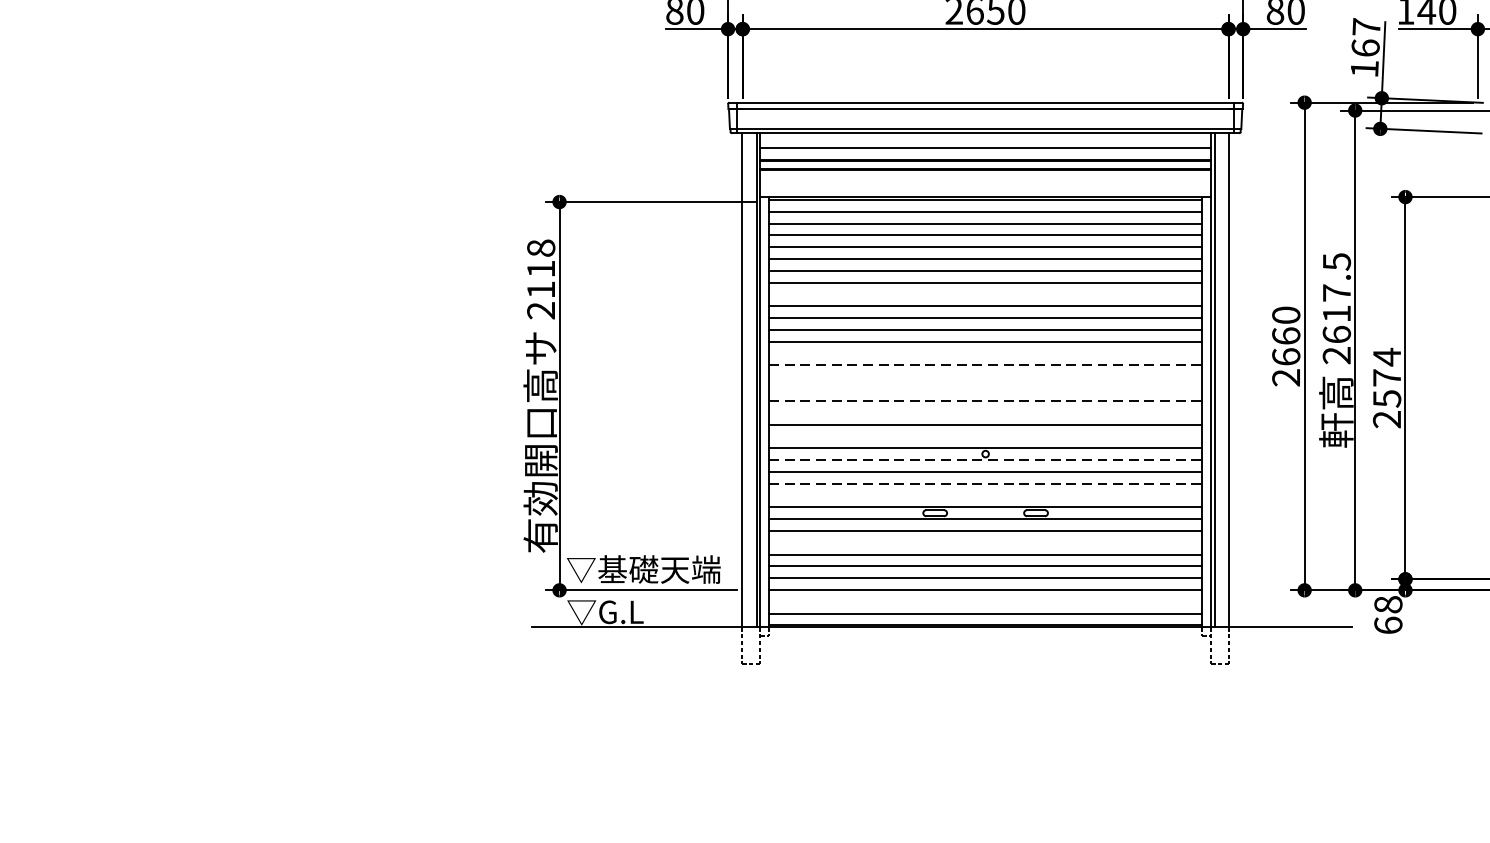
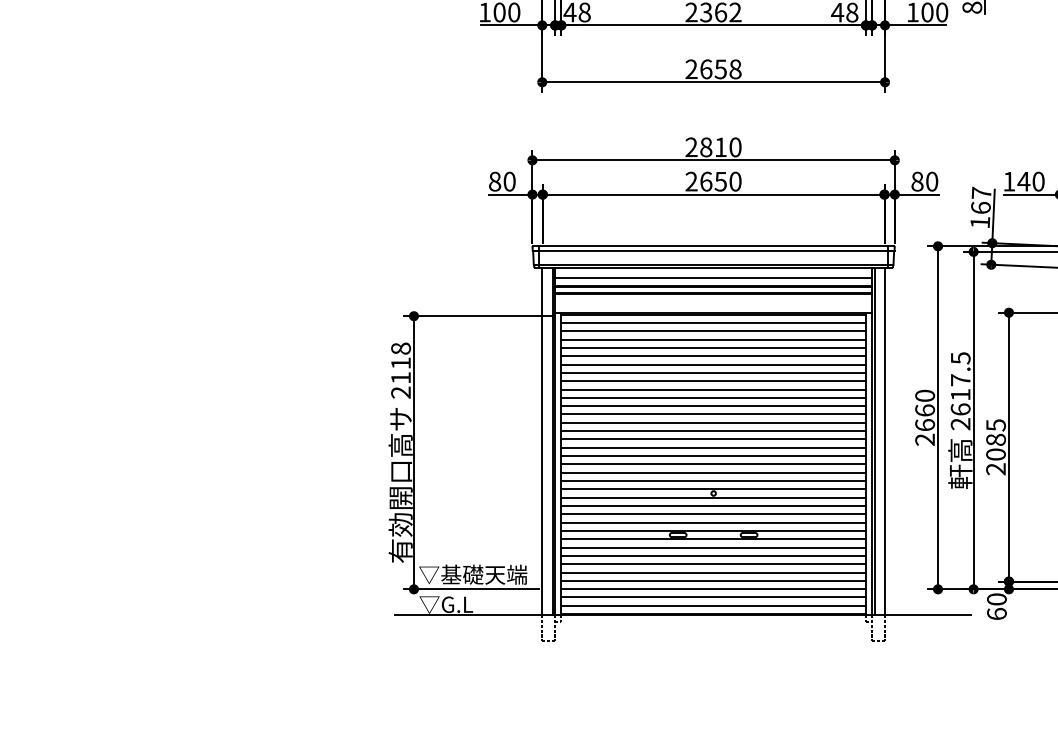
line: (985, 294) -> (713, 381), added
line: (985, 353) -> (713, 422), added
line: (986, 365) -> (714, 431), dashed -> solid
line: (985, 377) -> (713, 439), added
text: (1386, 377) -> (995, 439), 2574 -> 2085
line: (985, 388) -> (713, 447), added
line: (986, 401) -> (714, 456), dashed -> solid
line: (985, 412) -> (713, 464), added
line: (985, 437) -> (713, 481), added
line: (986, 459) -> (714, 497), dashed -> solid
line: (986, 483) -> (714, 514), dashed -> solid
line: (985, 495) -> (713, 522), added
line: (985, 542) -> (713, 555), added
line: (985, 601) -> (713, 597), added
text: (1387, 604) -> (996, 599), 68 -> 60

